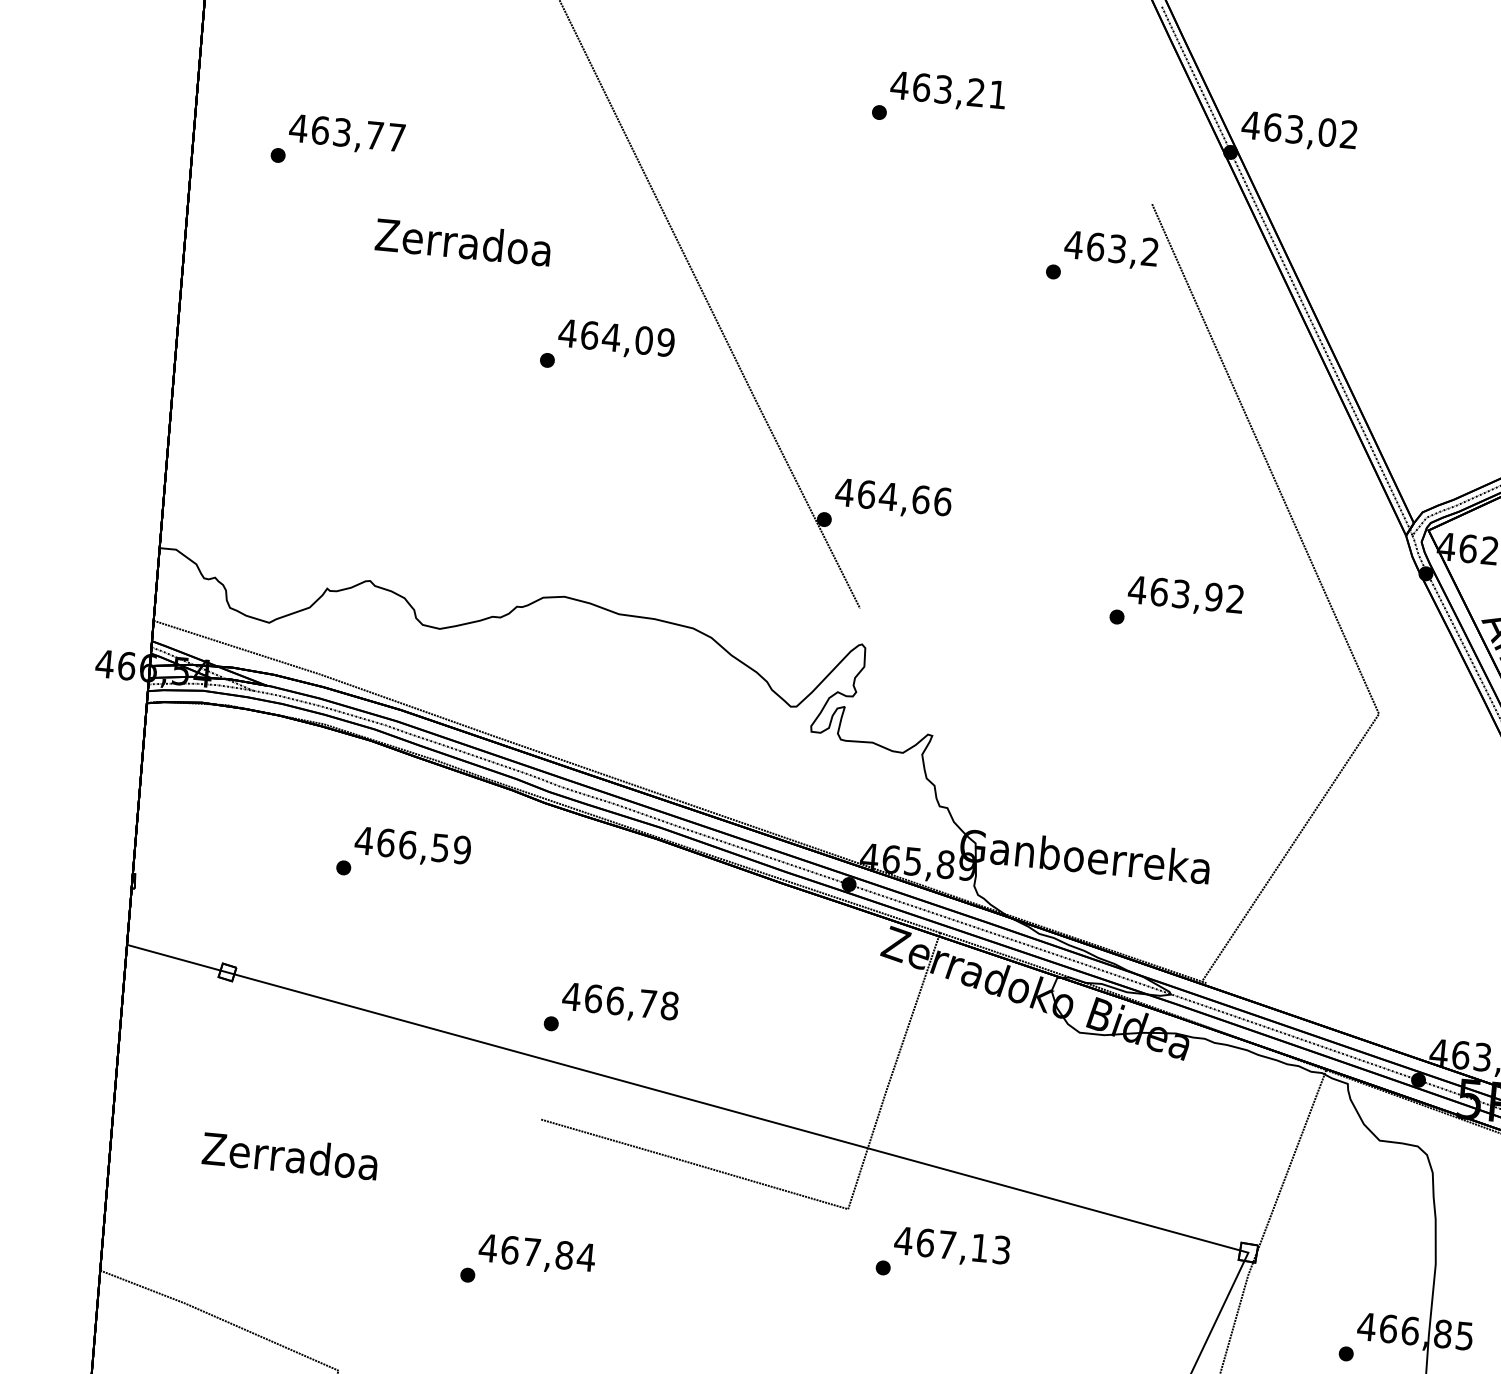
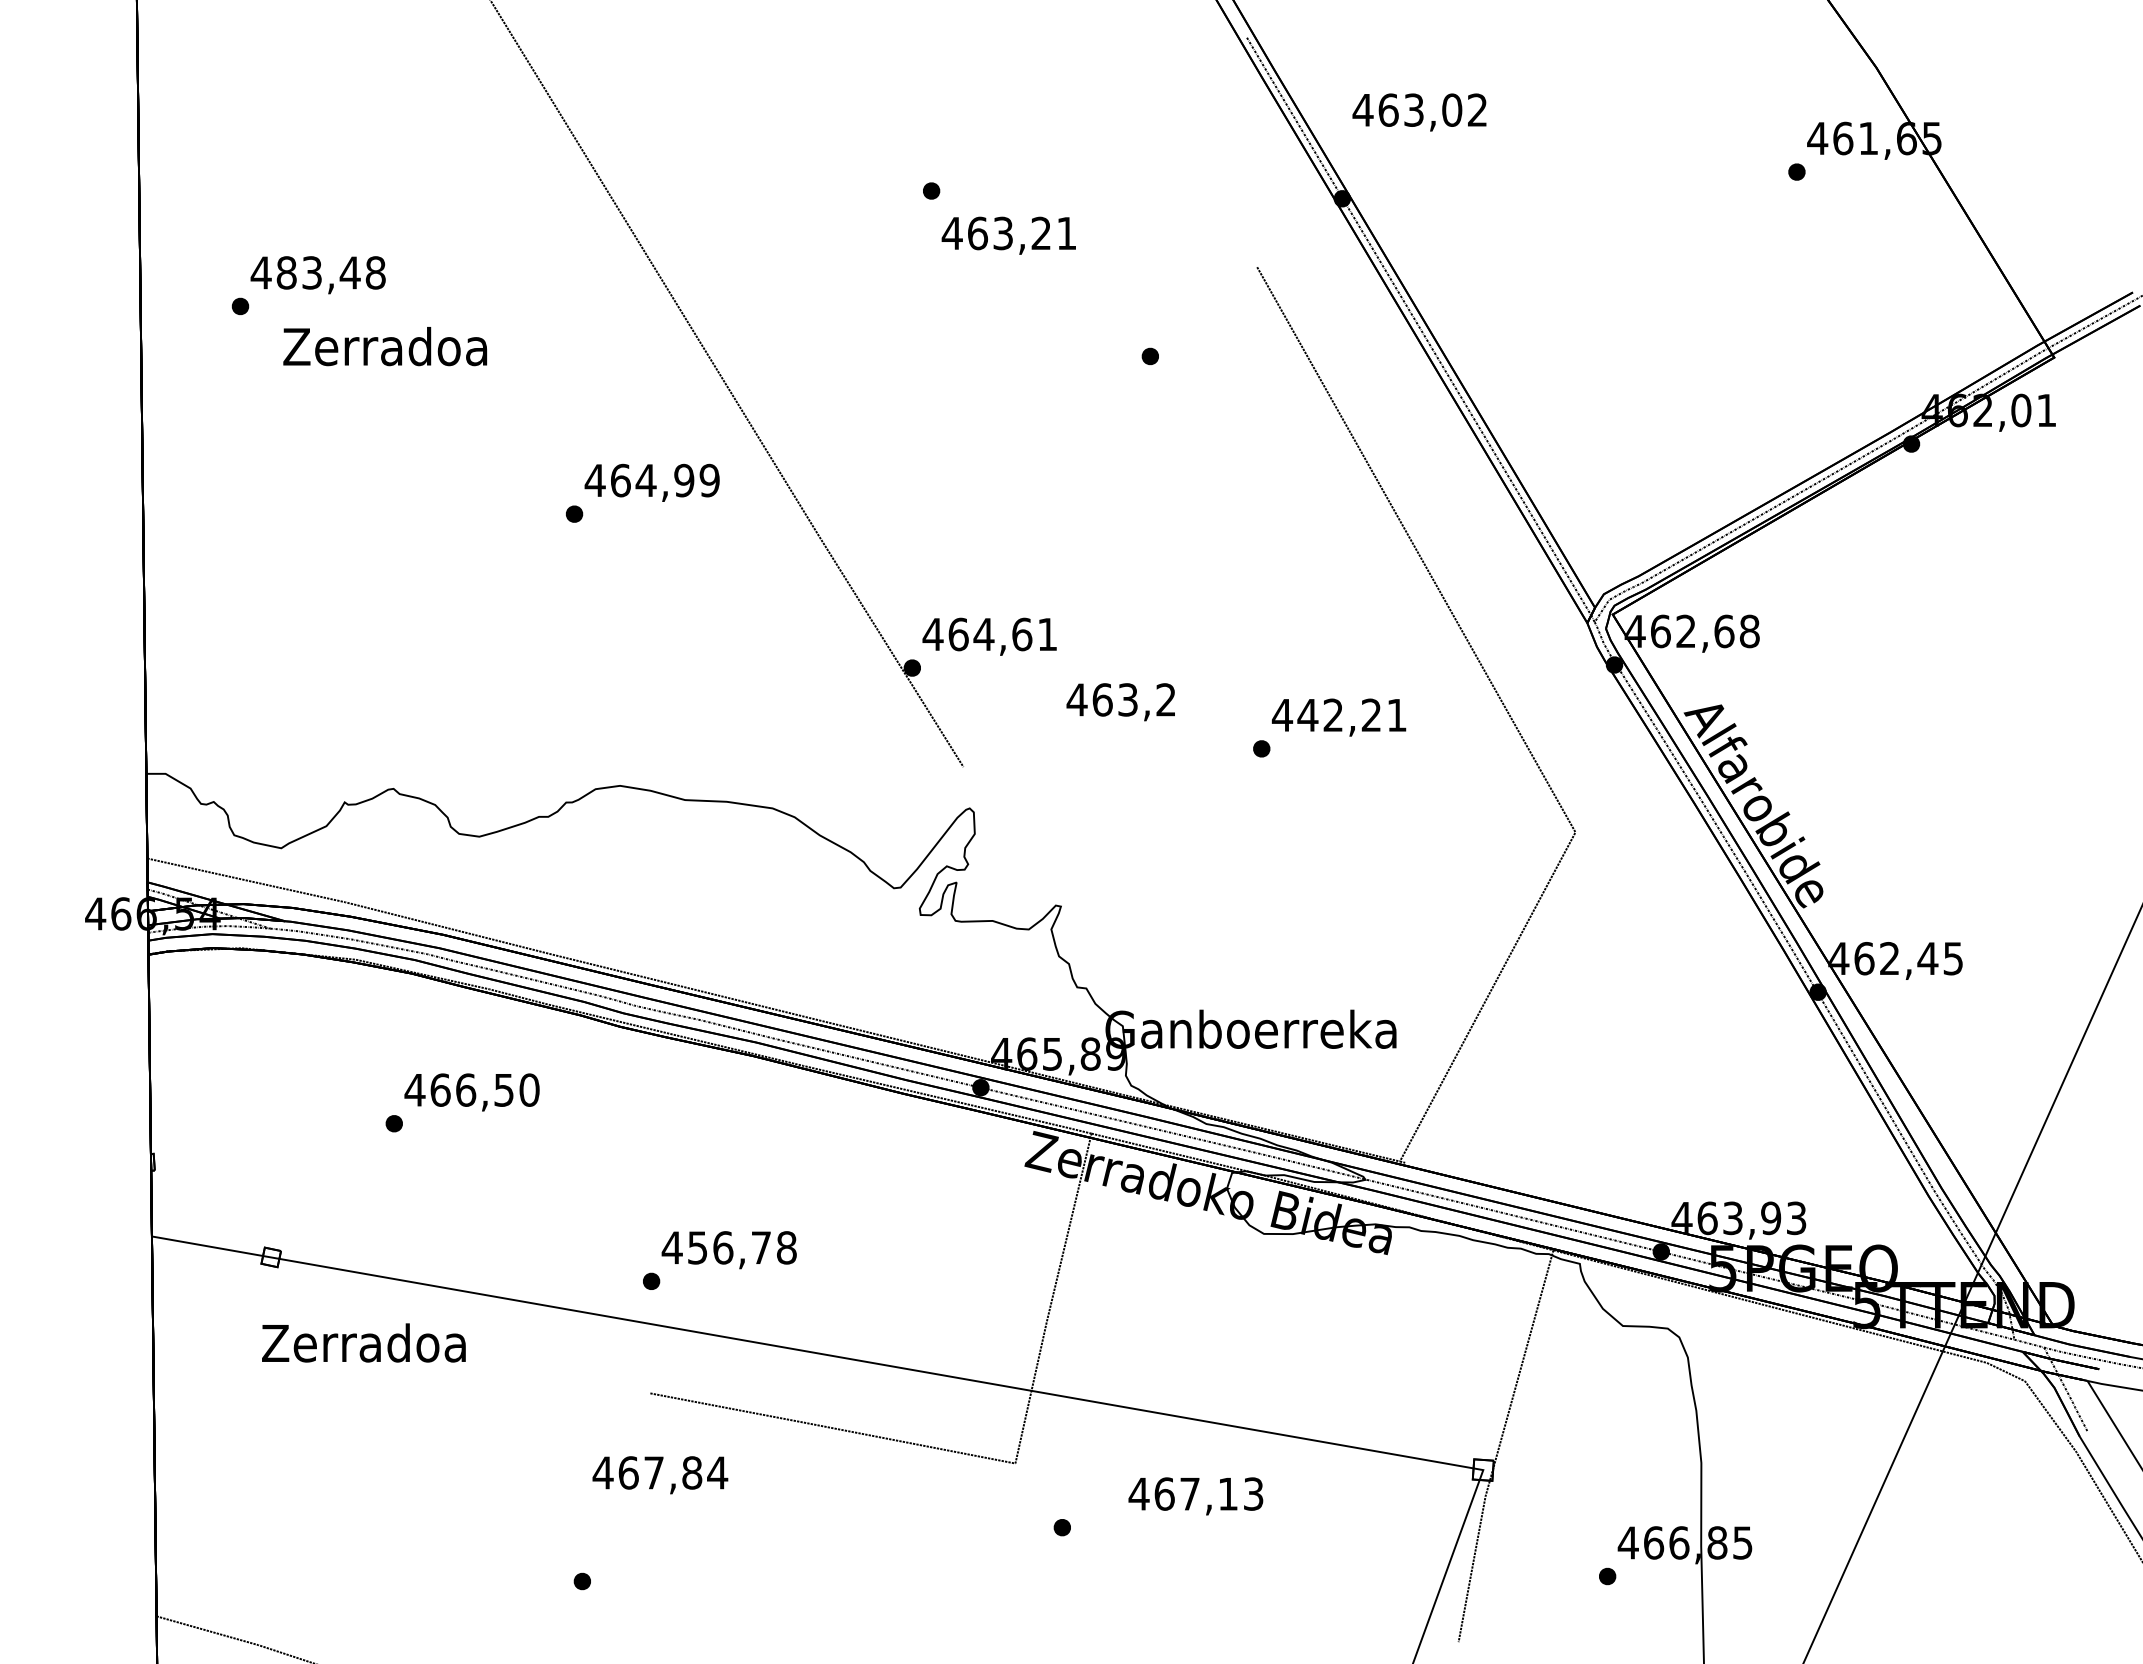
text: (947, 91) -> (1008, 235), moved
text: (1299, 131) -> (1419, 112), moved
text: (358, 133) -> (330, 272), 463,77 -> 483,48
text: (462, 242) -> (384, 346), moved
text: (1110, 250) -> (1120, 702), moved
text: (644, 340) -> (684, 480), 464,09 -> 464,99
text: (942, 501) -> (1047, 634), 464,66 -> 464,61
text: (1196, 595) -> (1351, 715), 463,92 -> 442,21
text: (462, 849) -> (529, 1089), 466,59 -> 466,50
text: (593, 998) -> (697, 1247), 466,78 -> 456,78
text: (289, 1155) -> (363, 1342), moved
text: (951, 1247) -> (1195, 1496), moved
text: (537, 1254) -> (660, 1475), moved

